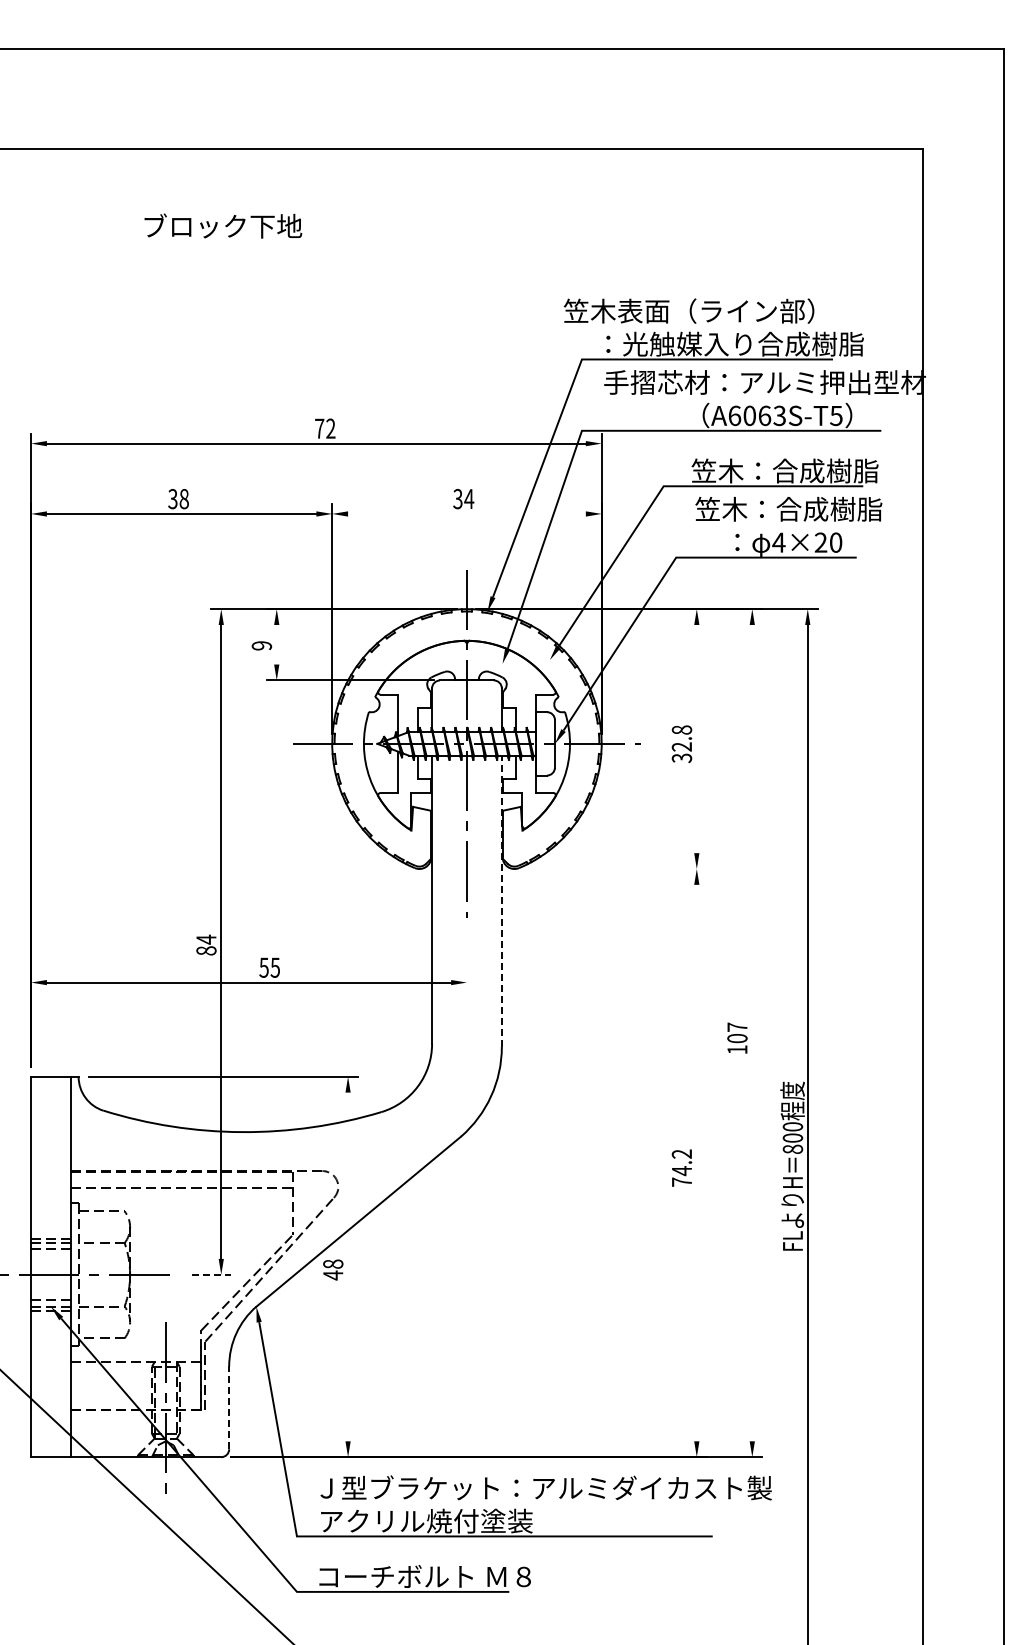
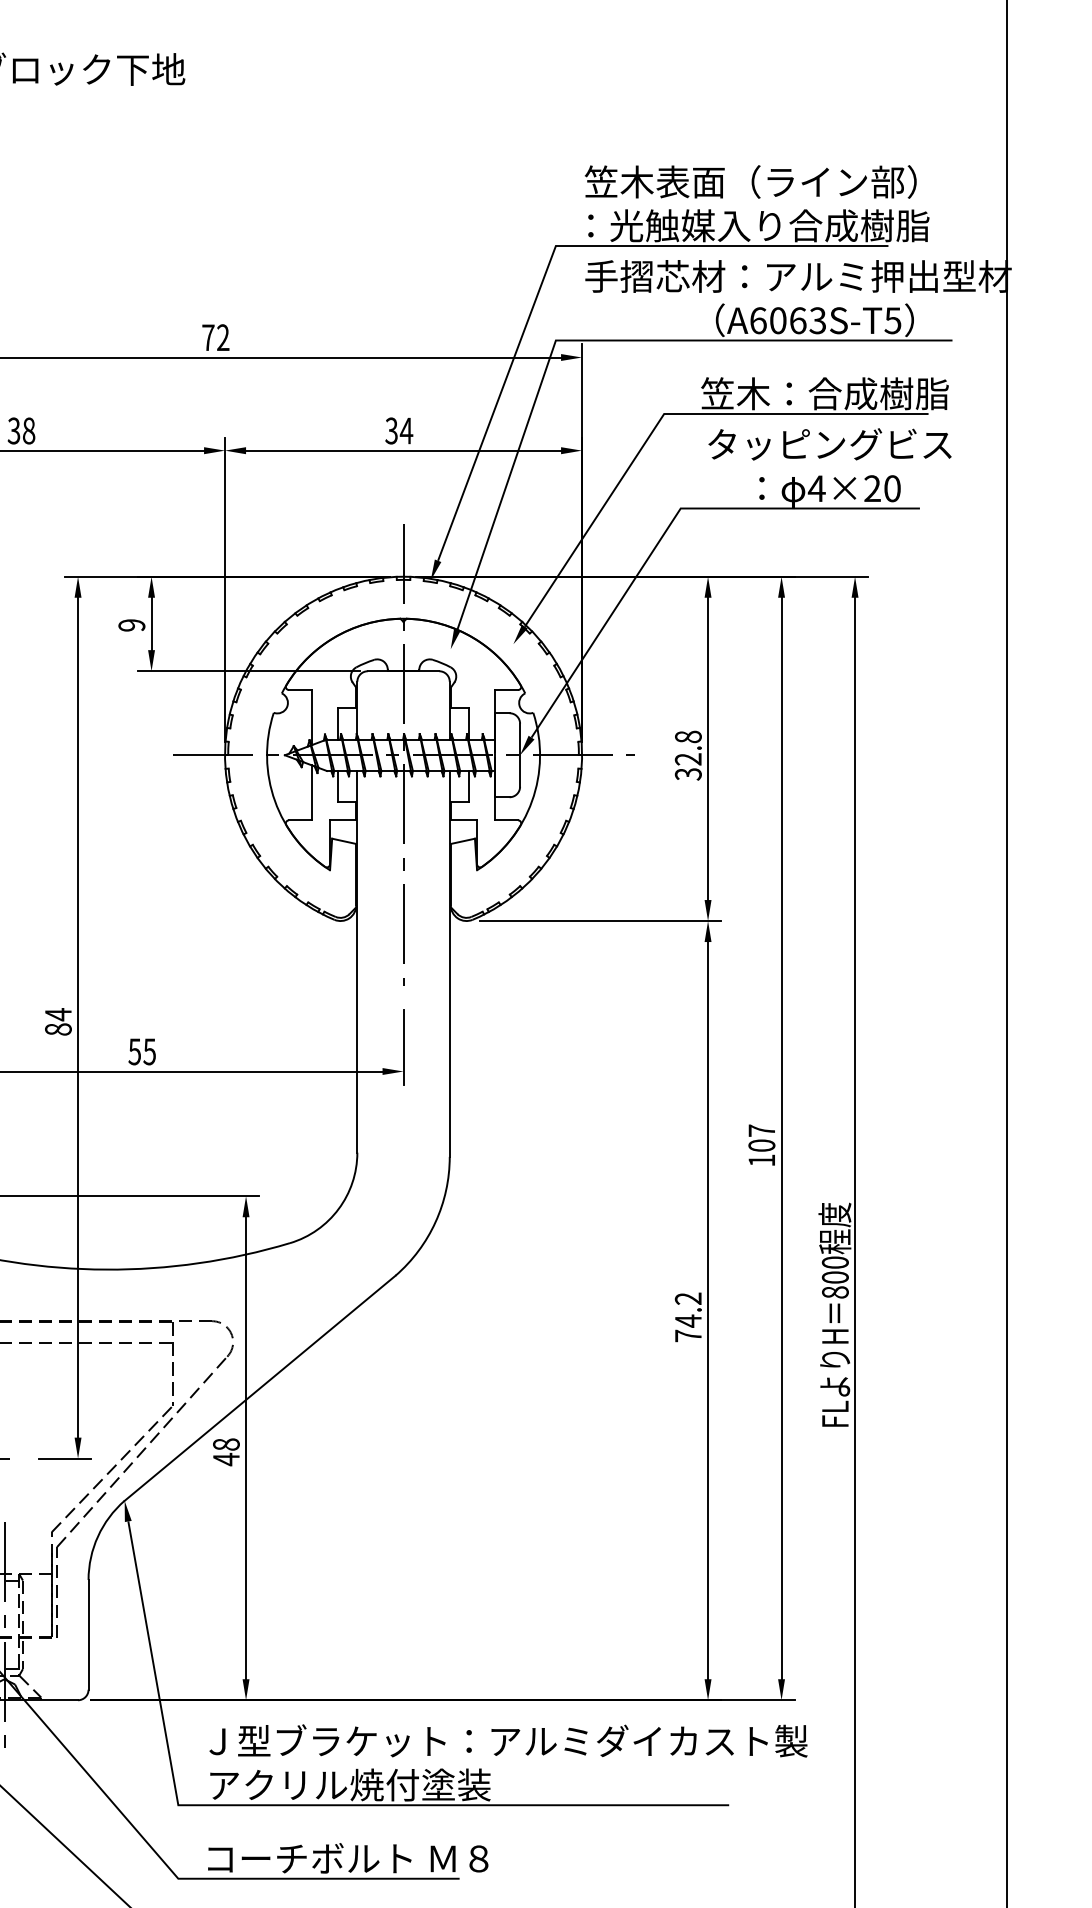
text: (688, 310) -> (750, 181), moved
text: (788, 508) -> (829, 443), 笠木：合成樹脂 -> タッピングビス
line: (466, 513) -> (402, 450), added
line: (276, 644) -> (151, 623), added
line: (696, 738) -> (707, 748), added
line: (615, 869) -> (600, 921), added
line: (501, 901) -> (449, 964), dashed -> solid
line: (466, 964) -> (402, 1047), added
line: (752, 1032) -> (781, 1137), added
line: (696, 1162) -> (707, 1309), added
line: (348, 1266) -> (246, 1447), added
line: (211, 1274) -> (65, 1458), dashed -> solid
line: (229, 1407) -> (88, 1634), dashed -> solid

